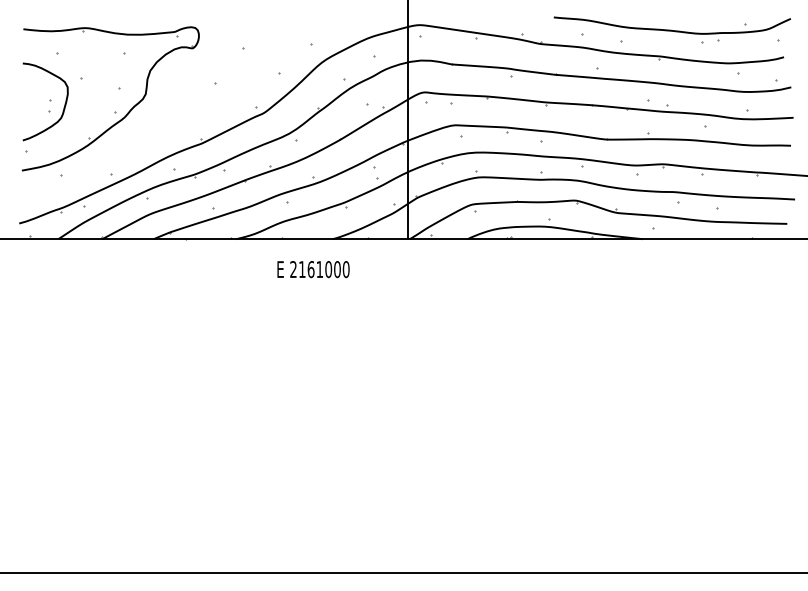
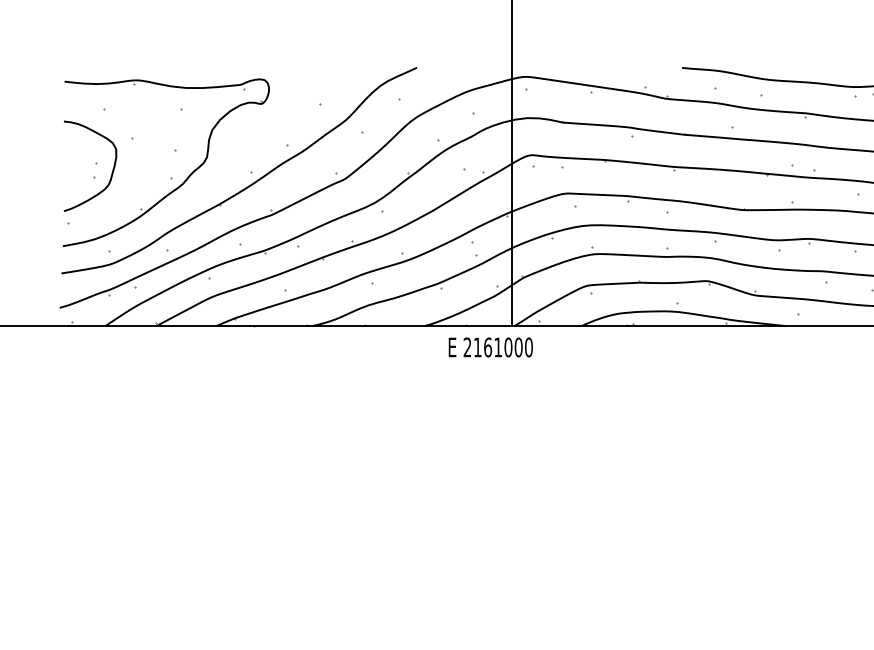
part: (182, 107) -> (249, 172), added
text: (313, 269) -> (490, 347), moved

